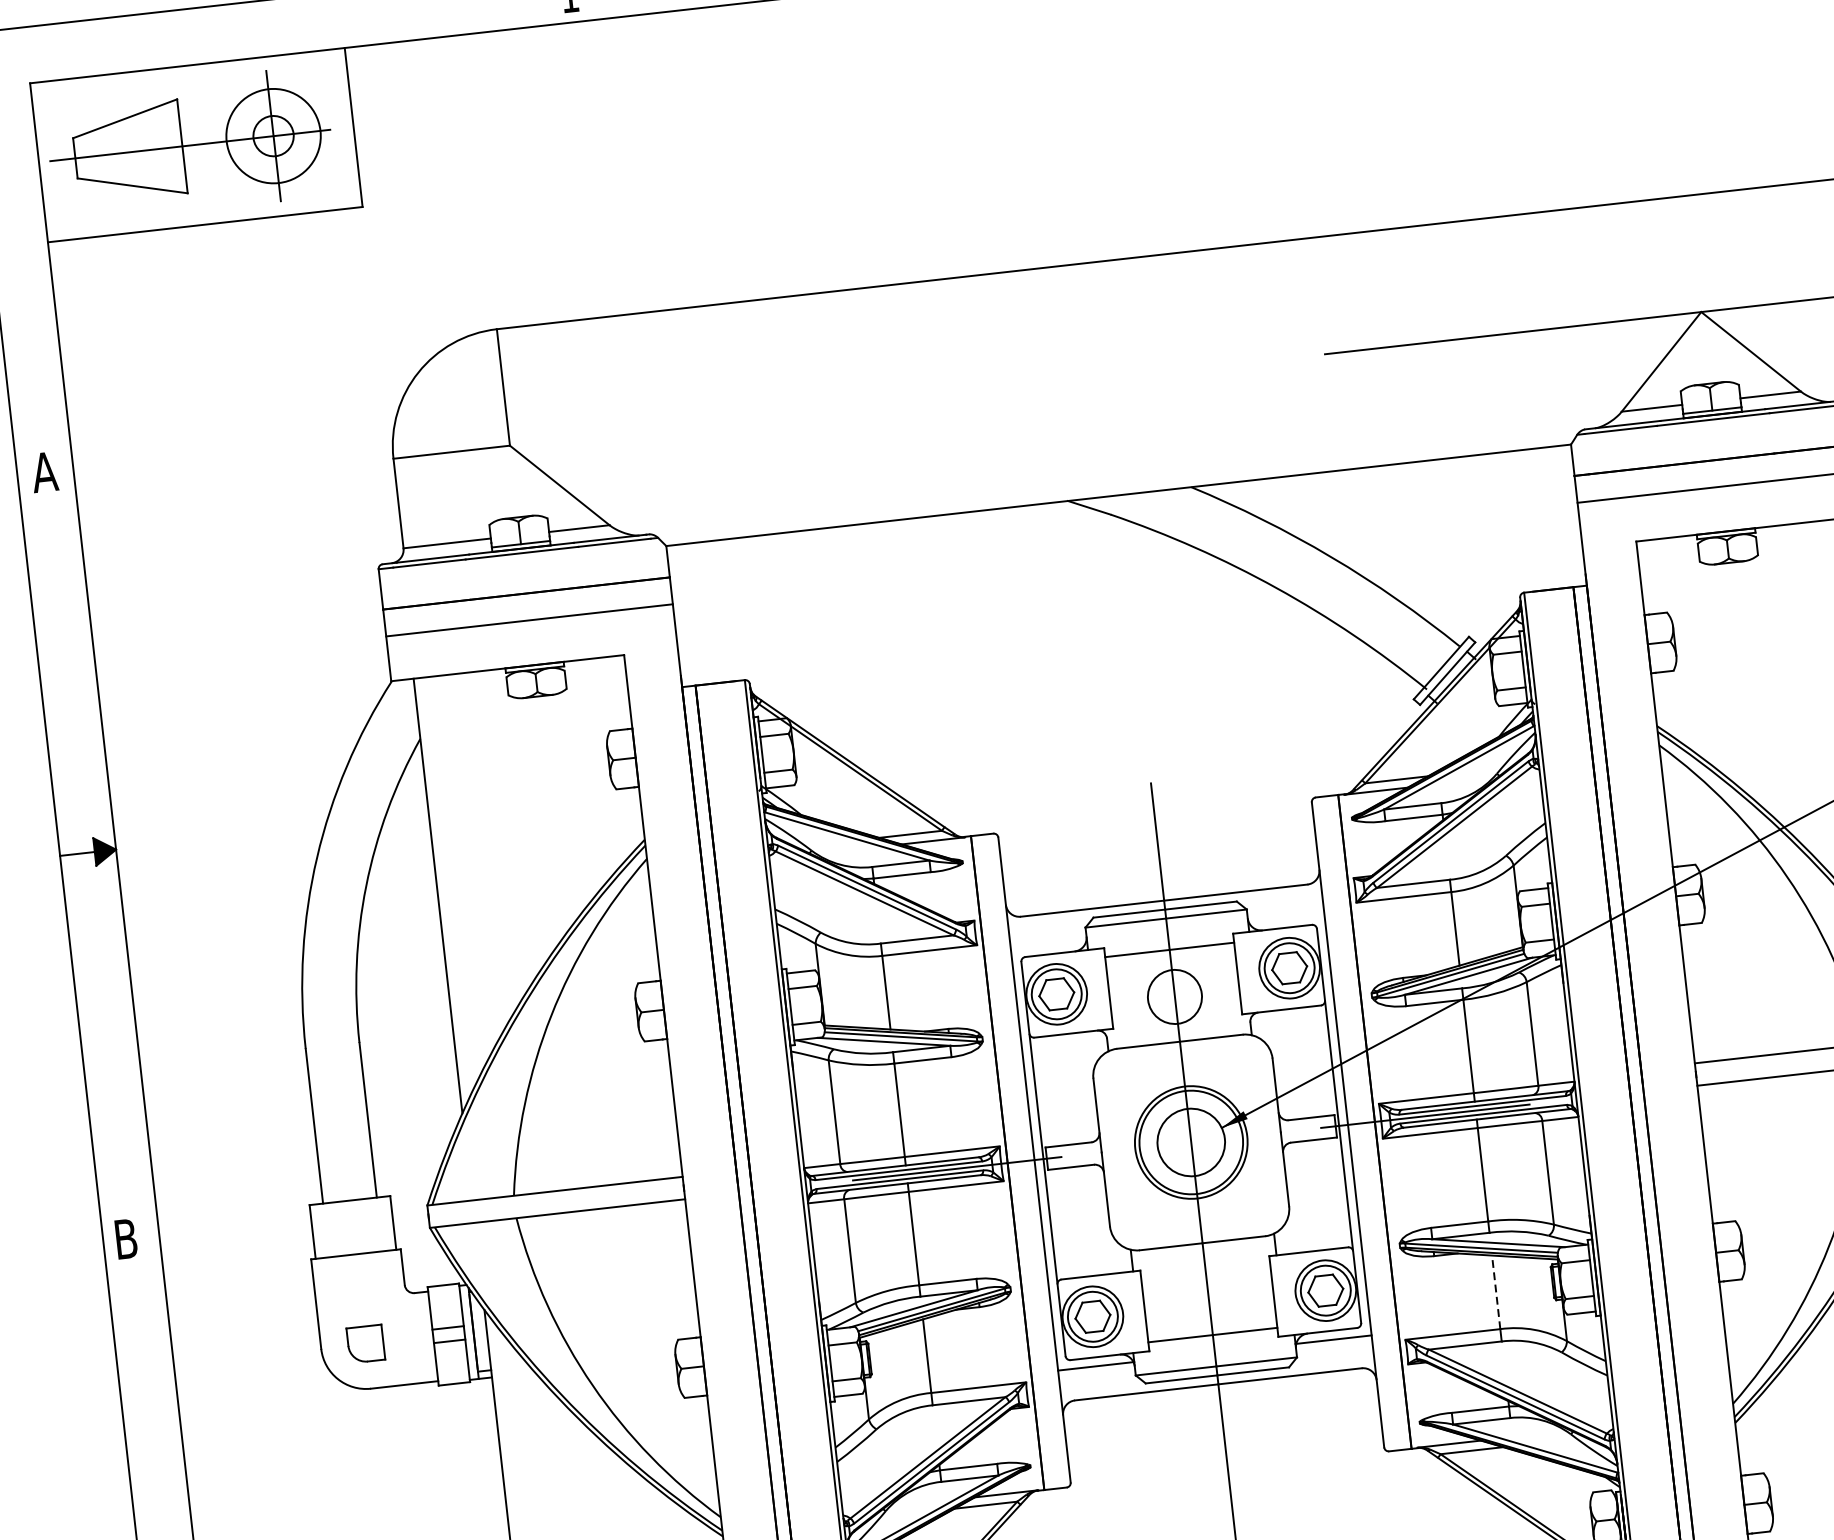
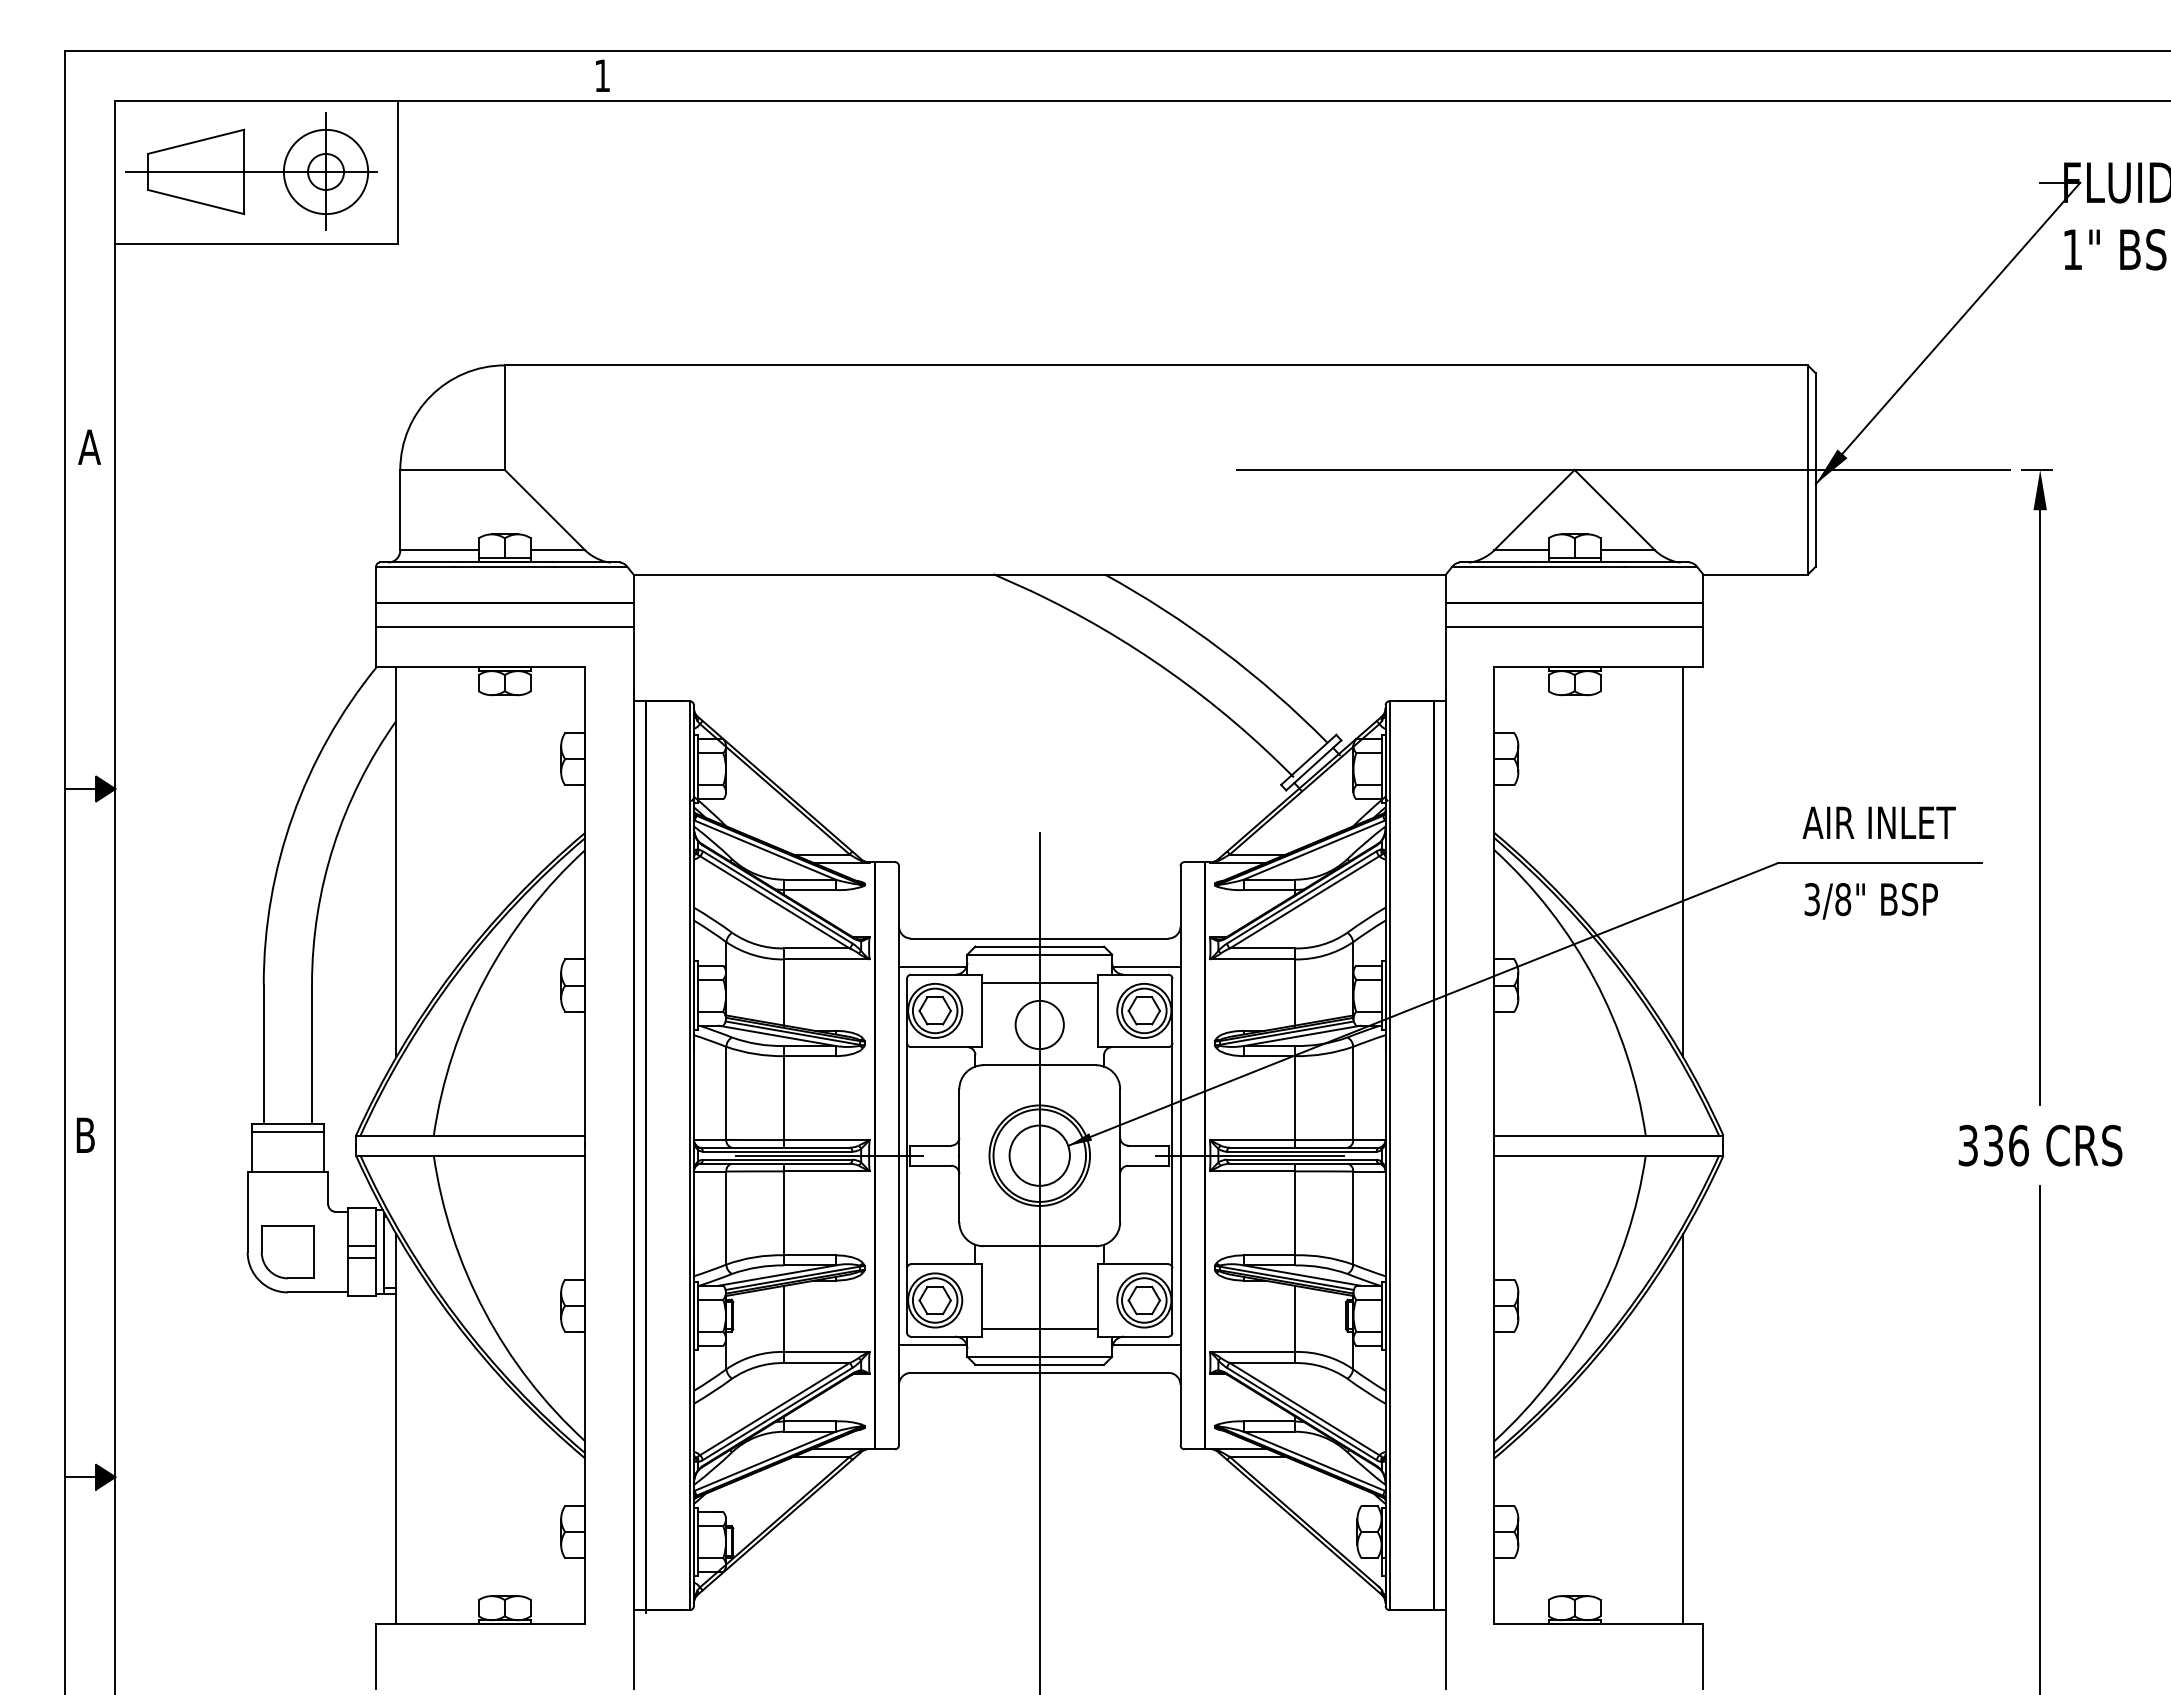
line: (1286, 918) -> (1146, 966), added
line: (1049, 945) -> (933, 966), added
line: (350, 1209) -> (287, 1131), added
line: (1496, 1291) -> (1295, 1318), dashed -> solid
part: (365, 1344) -> (287, 1252), size x1.67

